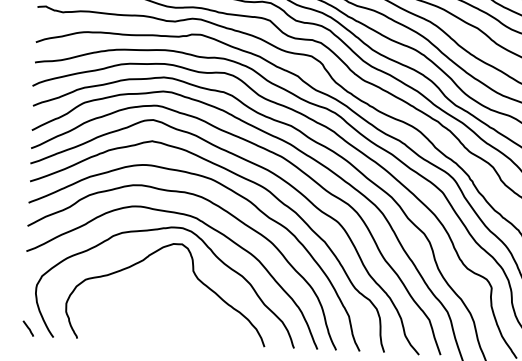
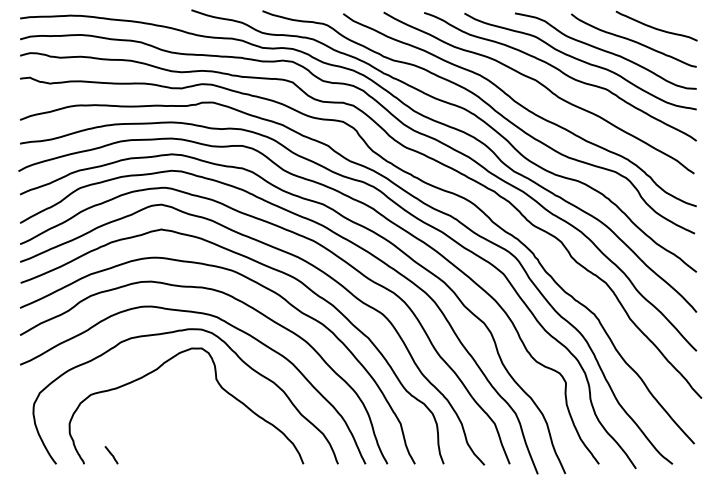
line: (28, 328) -> (111, 455), moved

